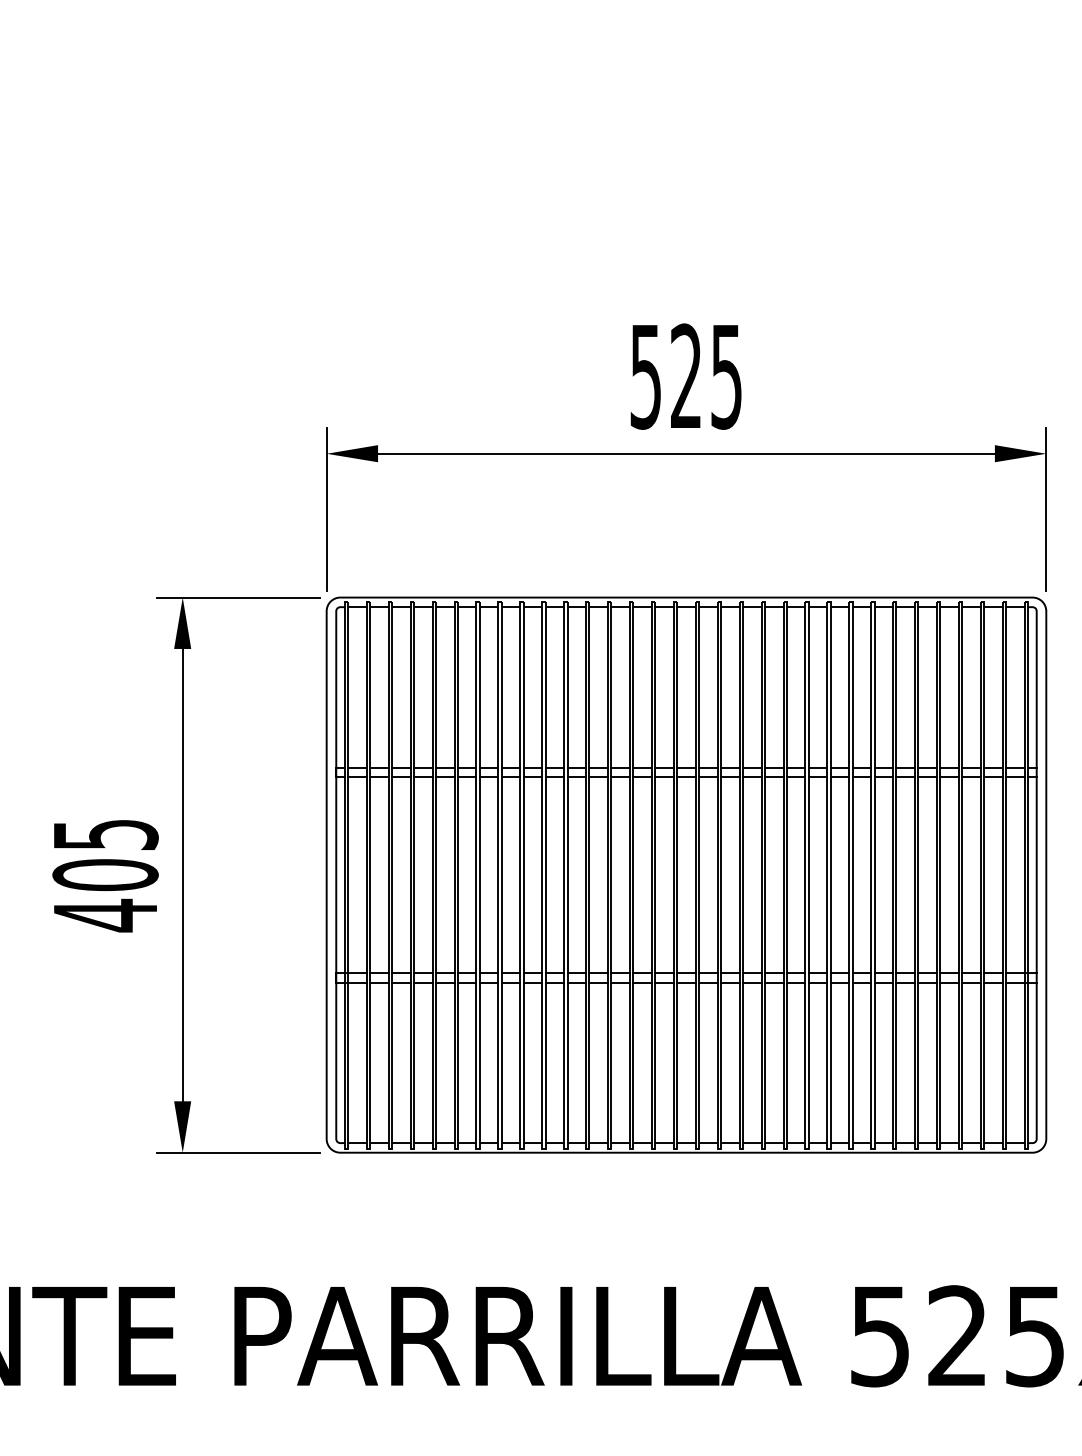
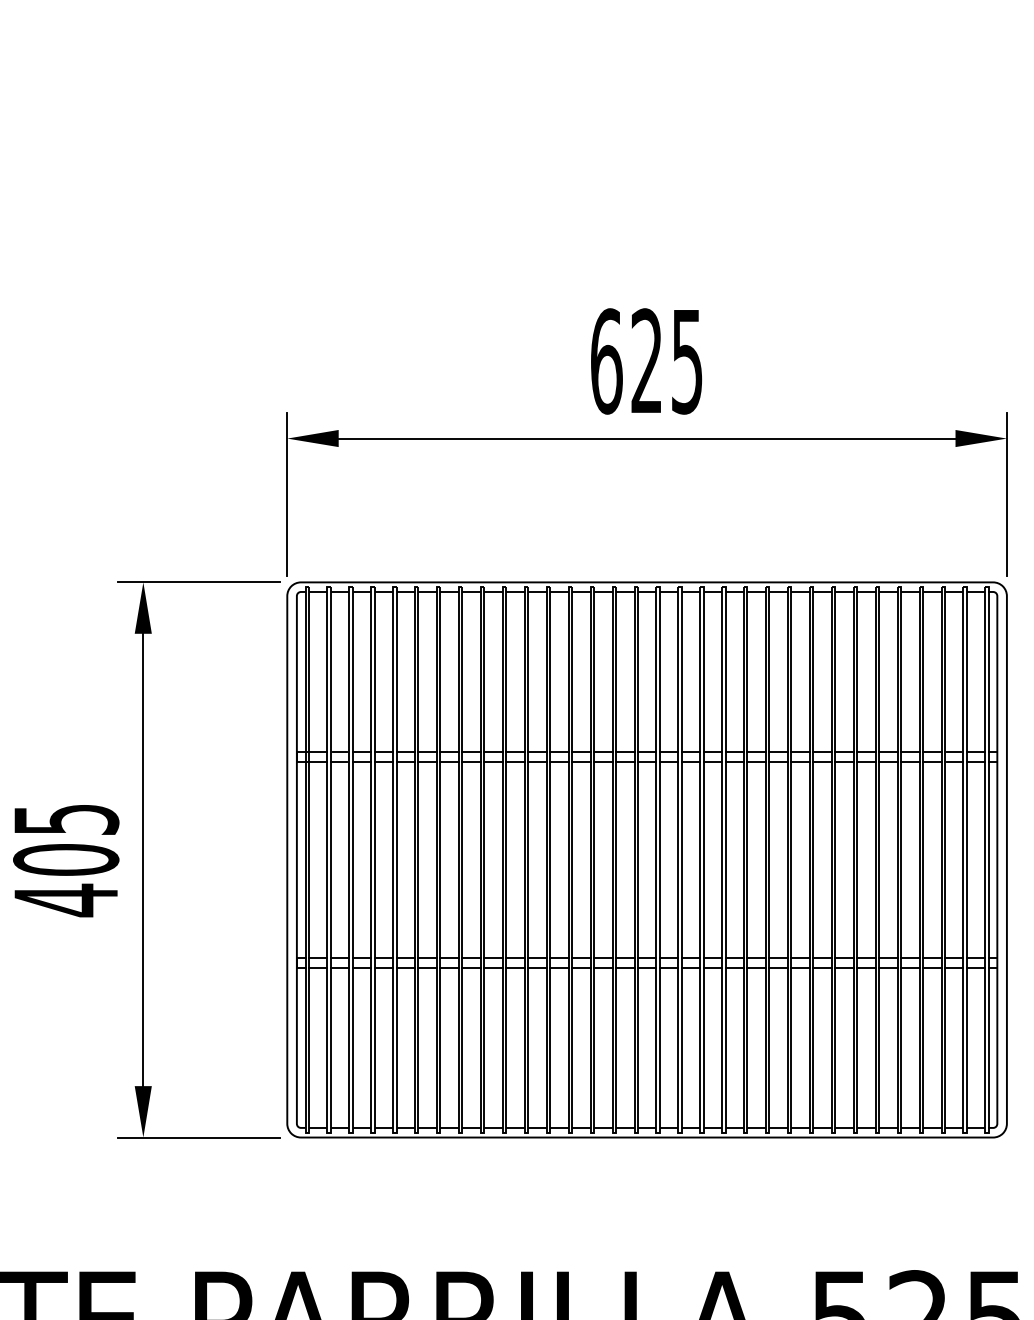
text: (646, 376) -> (607, 361), 525 -> 625

